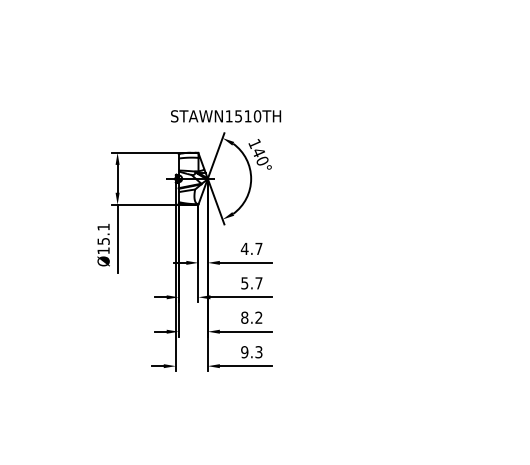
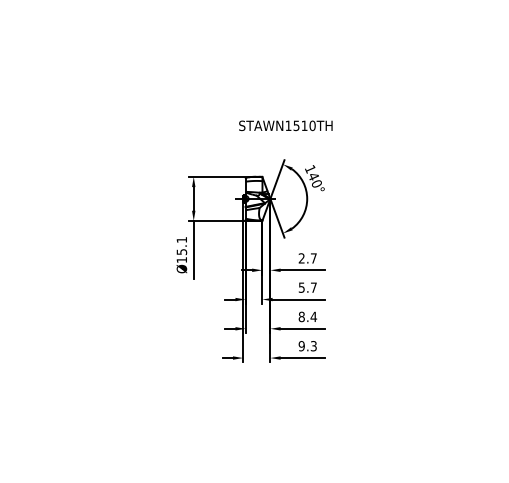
text: (225, 115) -> (285, 125), moved
text: (244, 248) -> (301, 258), 4.7 -> 2.7
text: (258, 317) -> (313, 316), 8.2 -> 8.4

